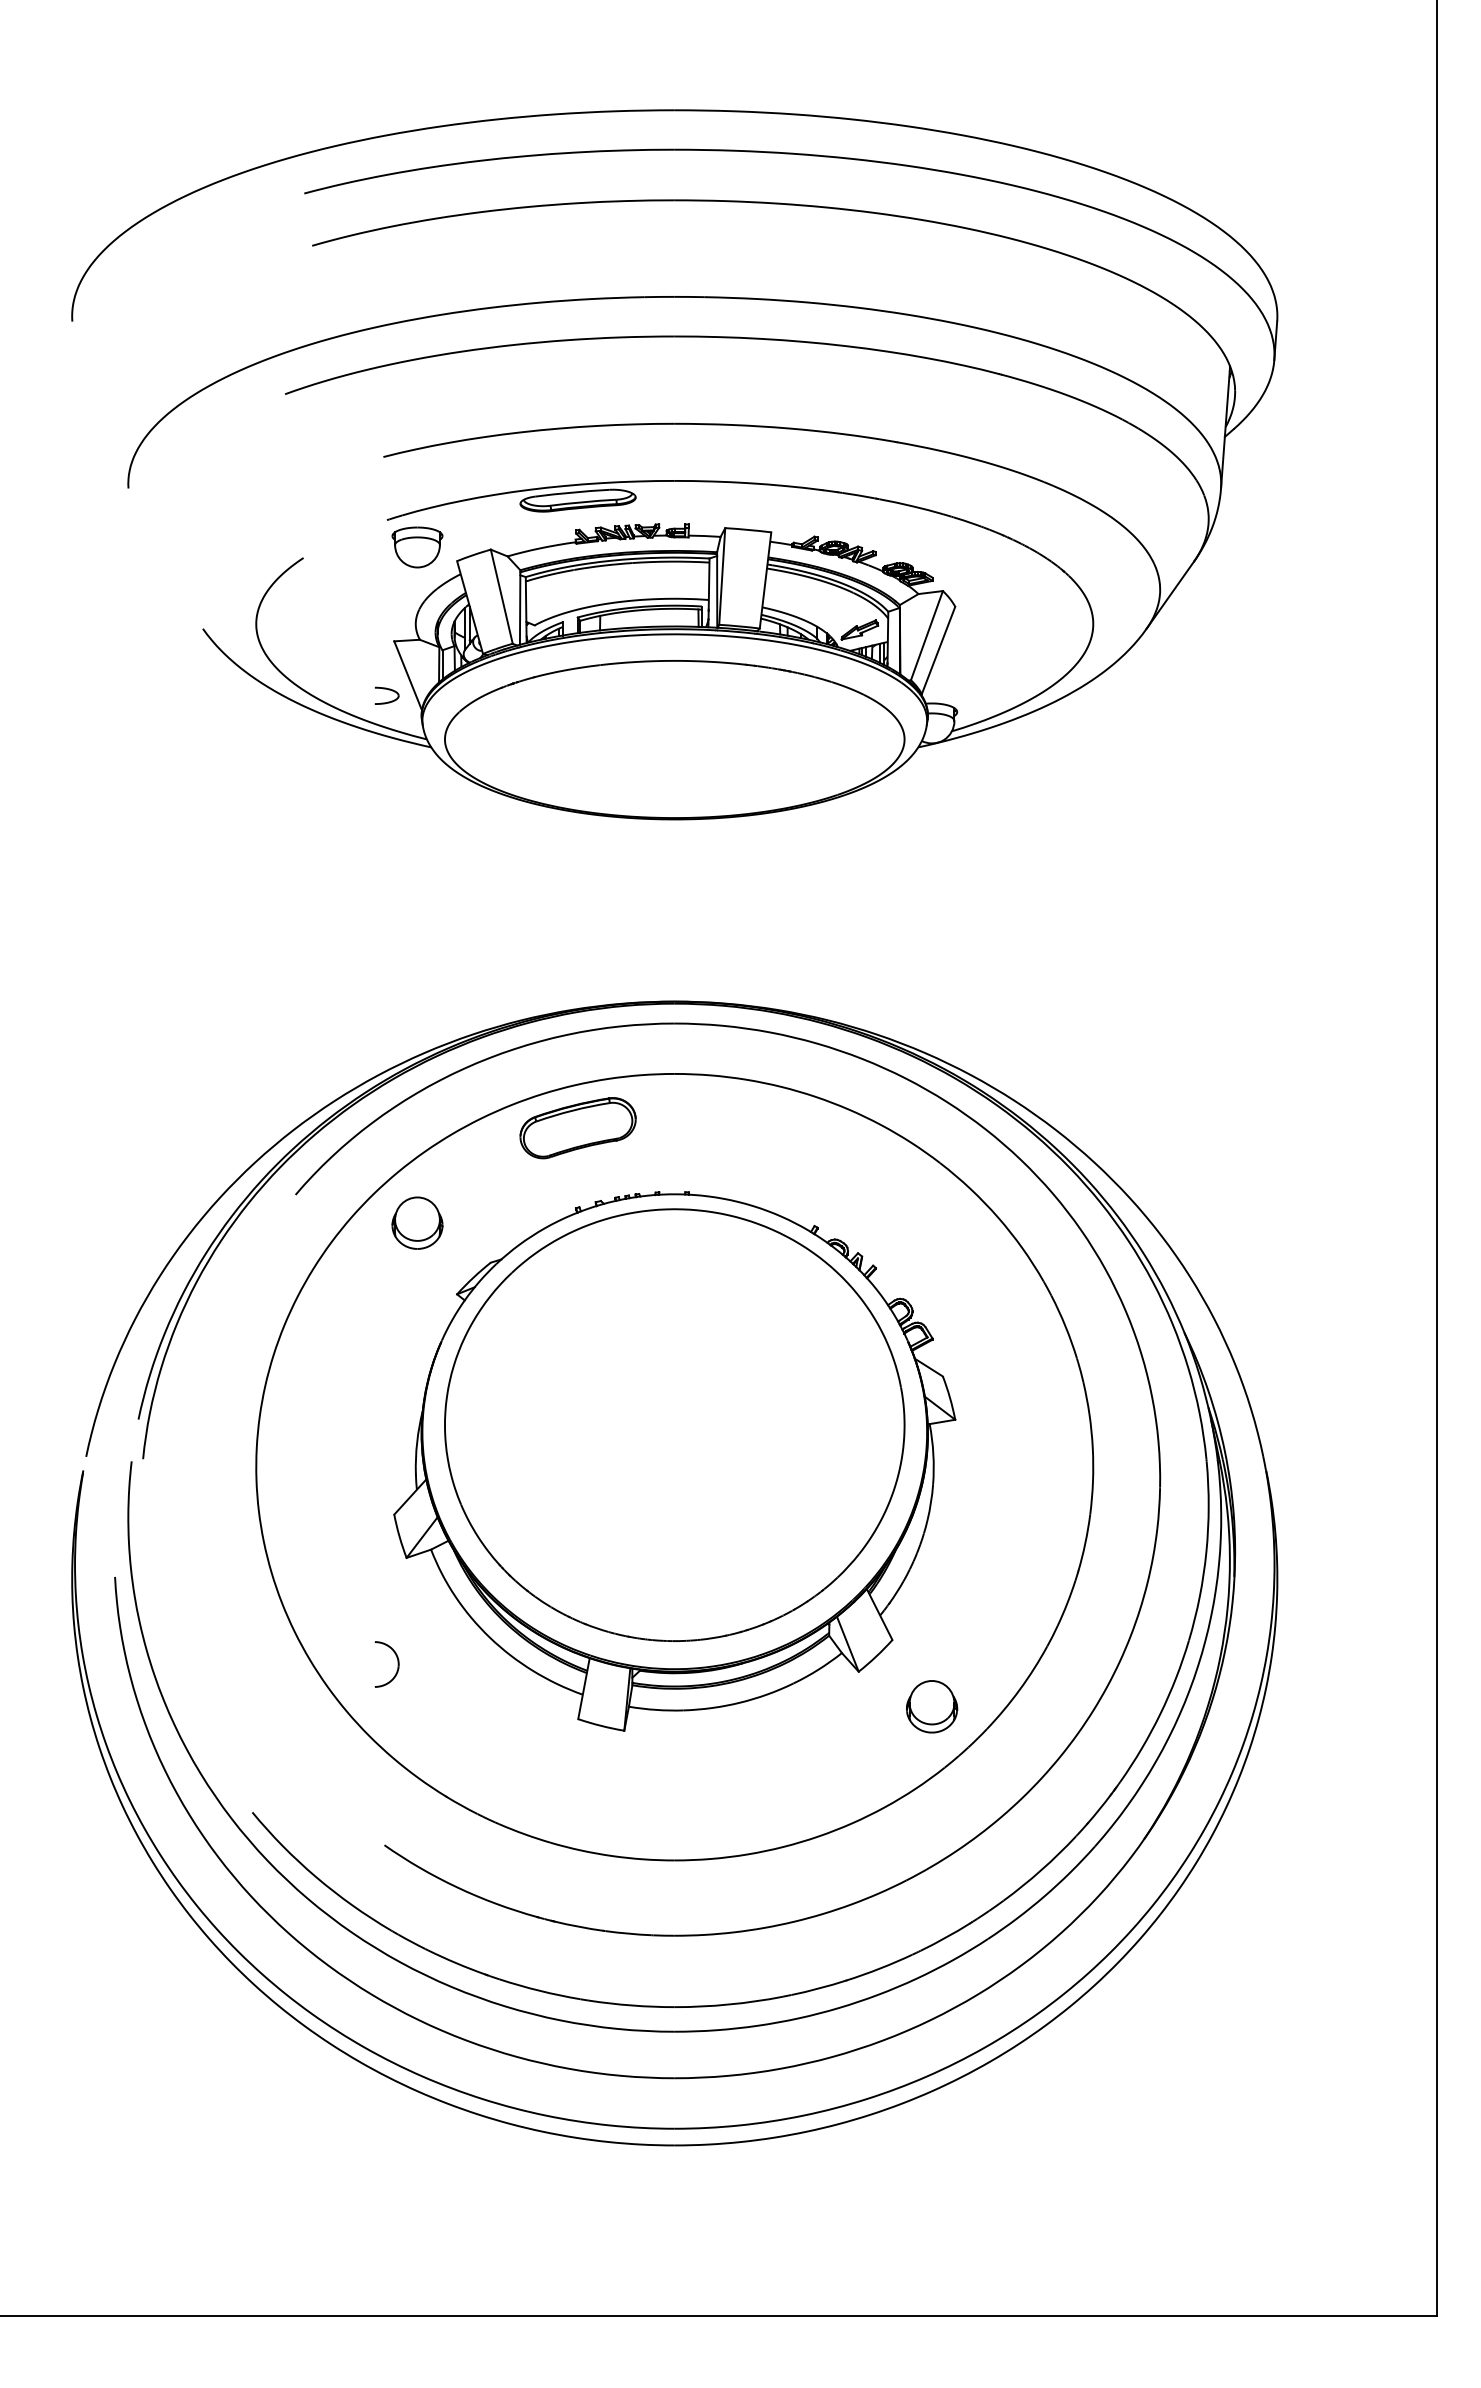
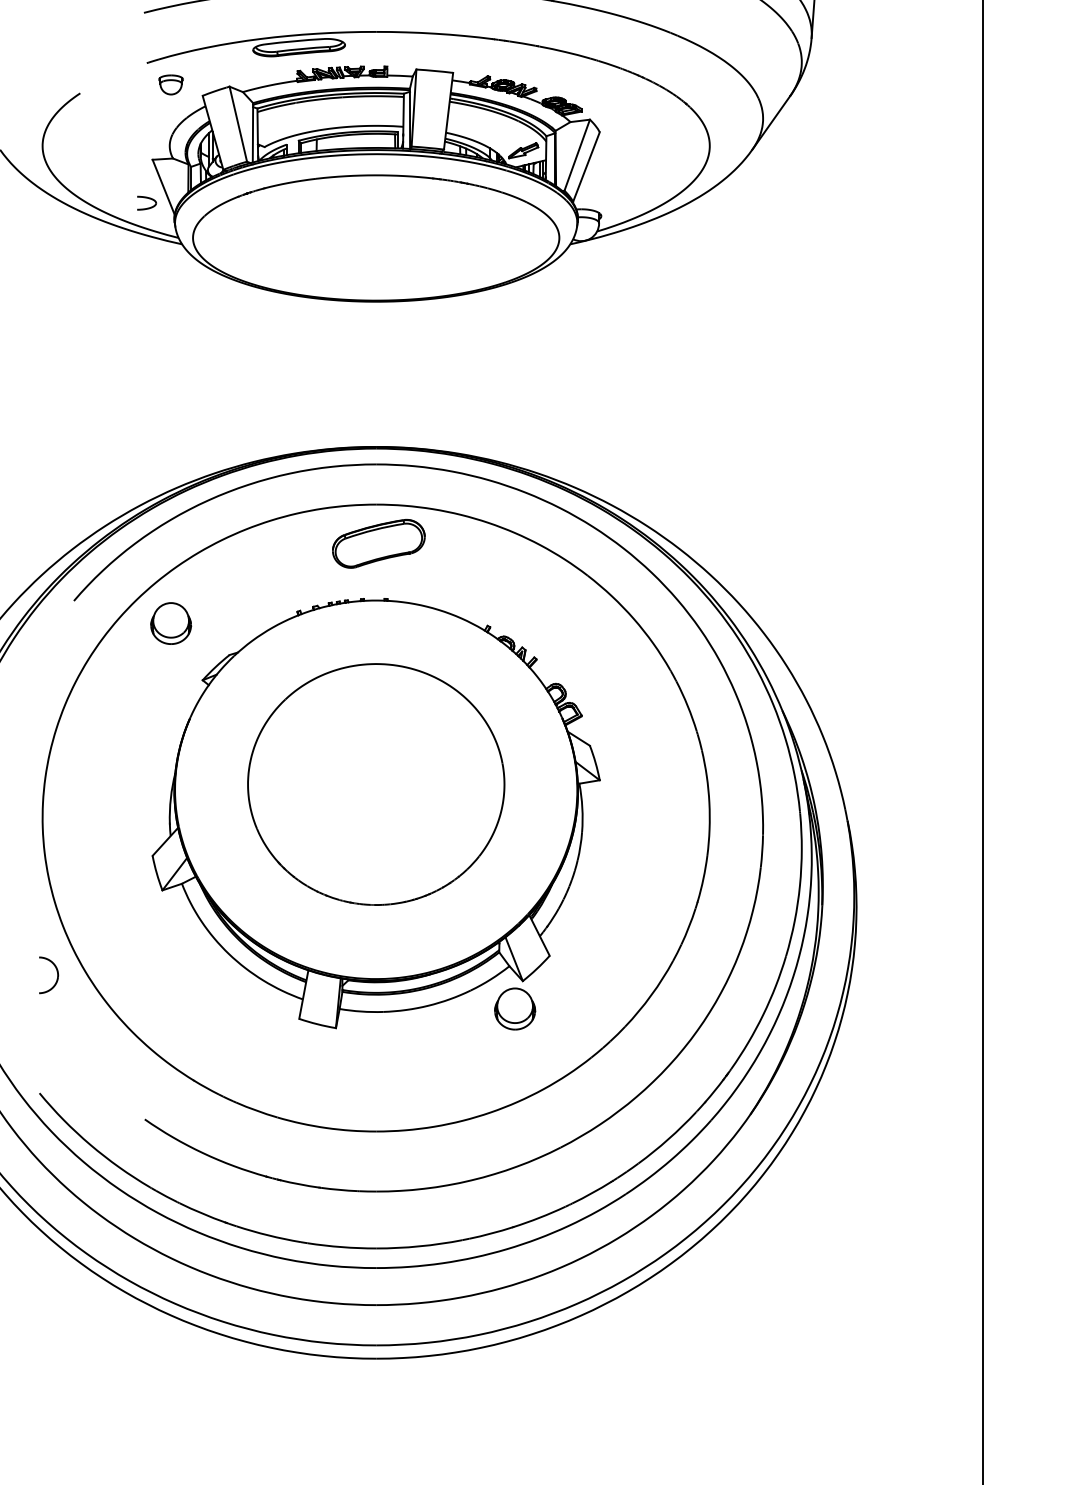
part: (417, 547) -> (171, 84), size x0.6
part: (577, 1128) -> (378, 544), moved
part: (674, 1424) -> (375, 784), size x0.7
part: (397, 1664) -> (57, 975), moved
part: (932, 1706) -> (515, 1008), moved

